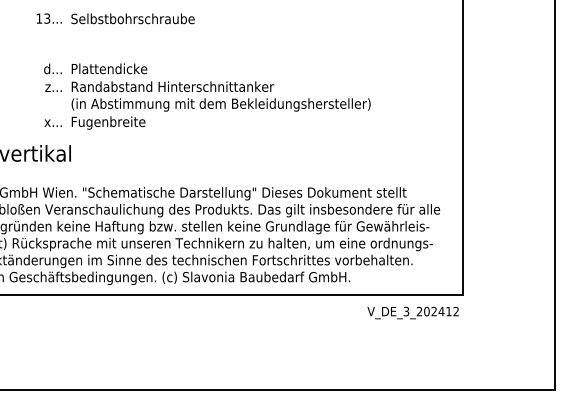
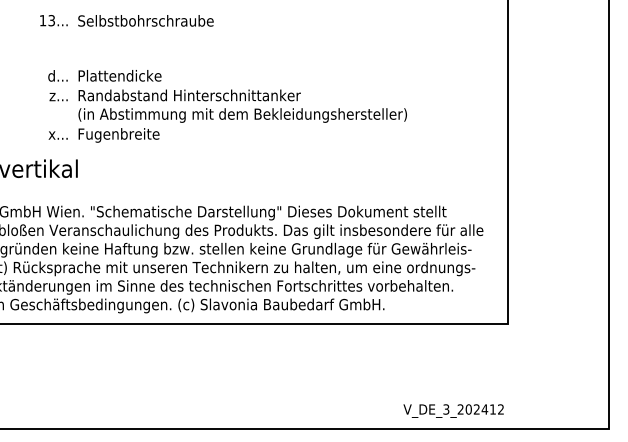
text: (412, 312) -> (453, 410), moved

